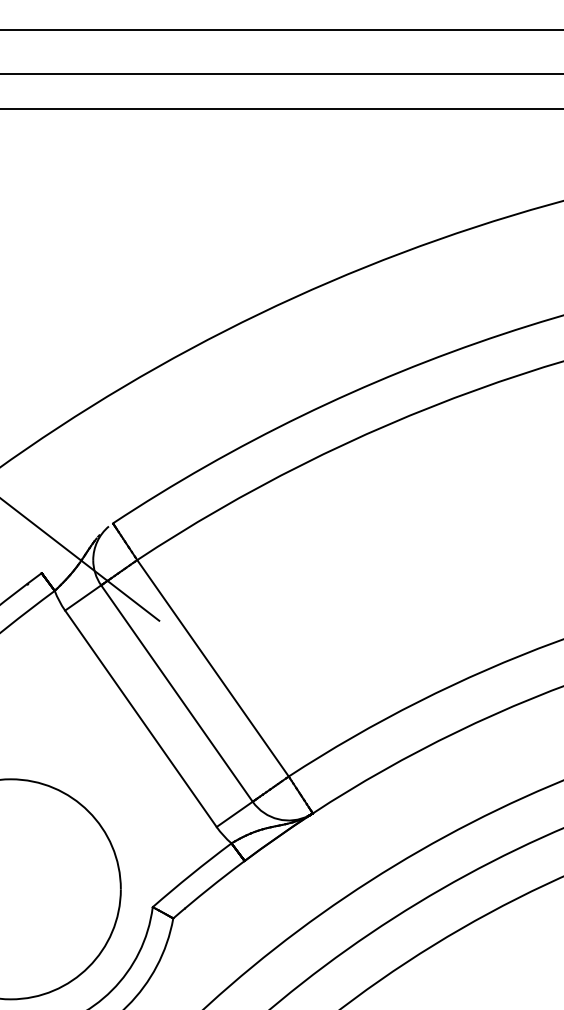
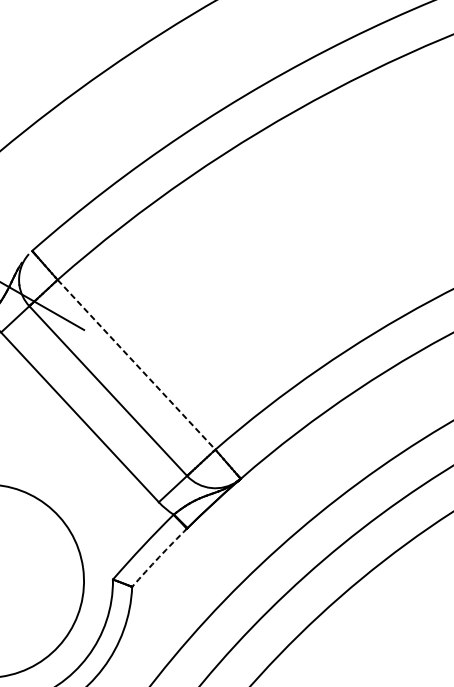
line: (213, 668) -> (136, 364), solid -> dashed
arc: (208, 889) -> (159, 557), solid -> dashed

